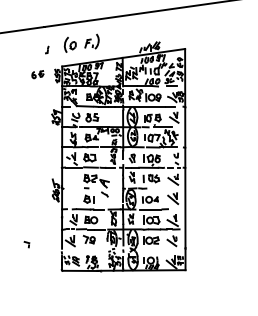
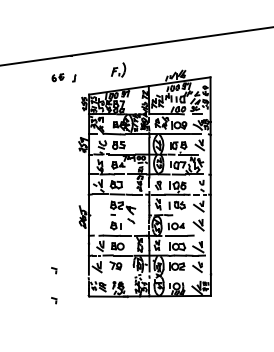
part: (69, 45) -> (96, 73), removed
part: (37, 74) -> (57, 77), moved
part: (27, 274) -> (54, 300), added

